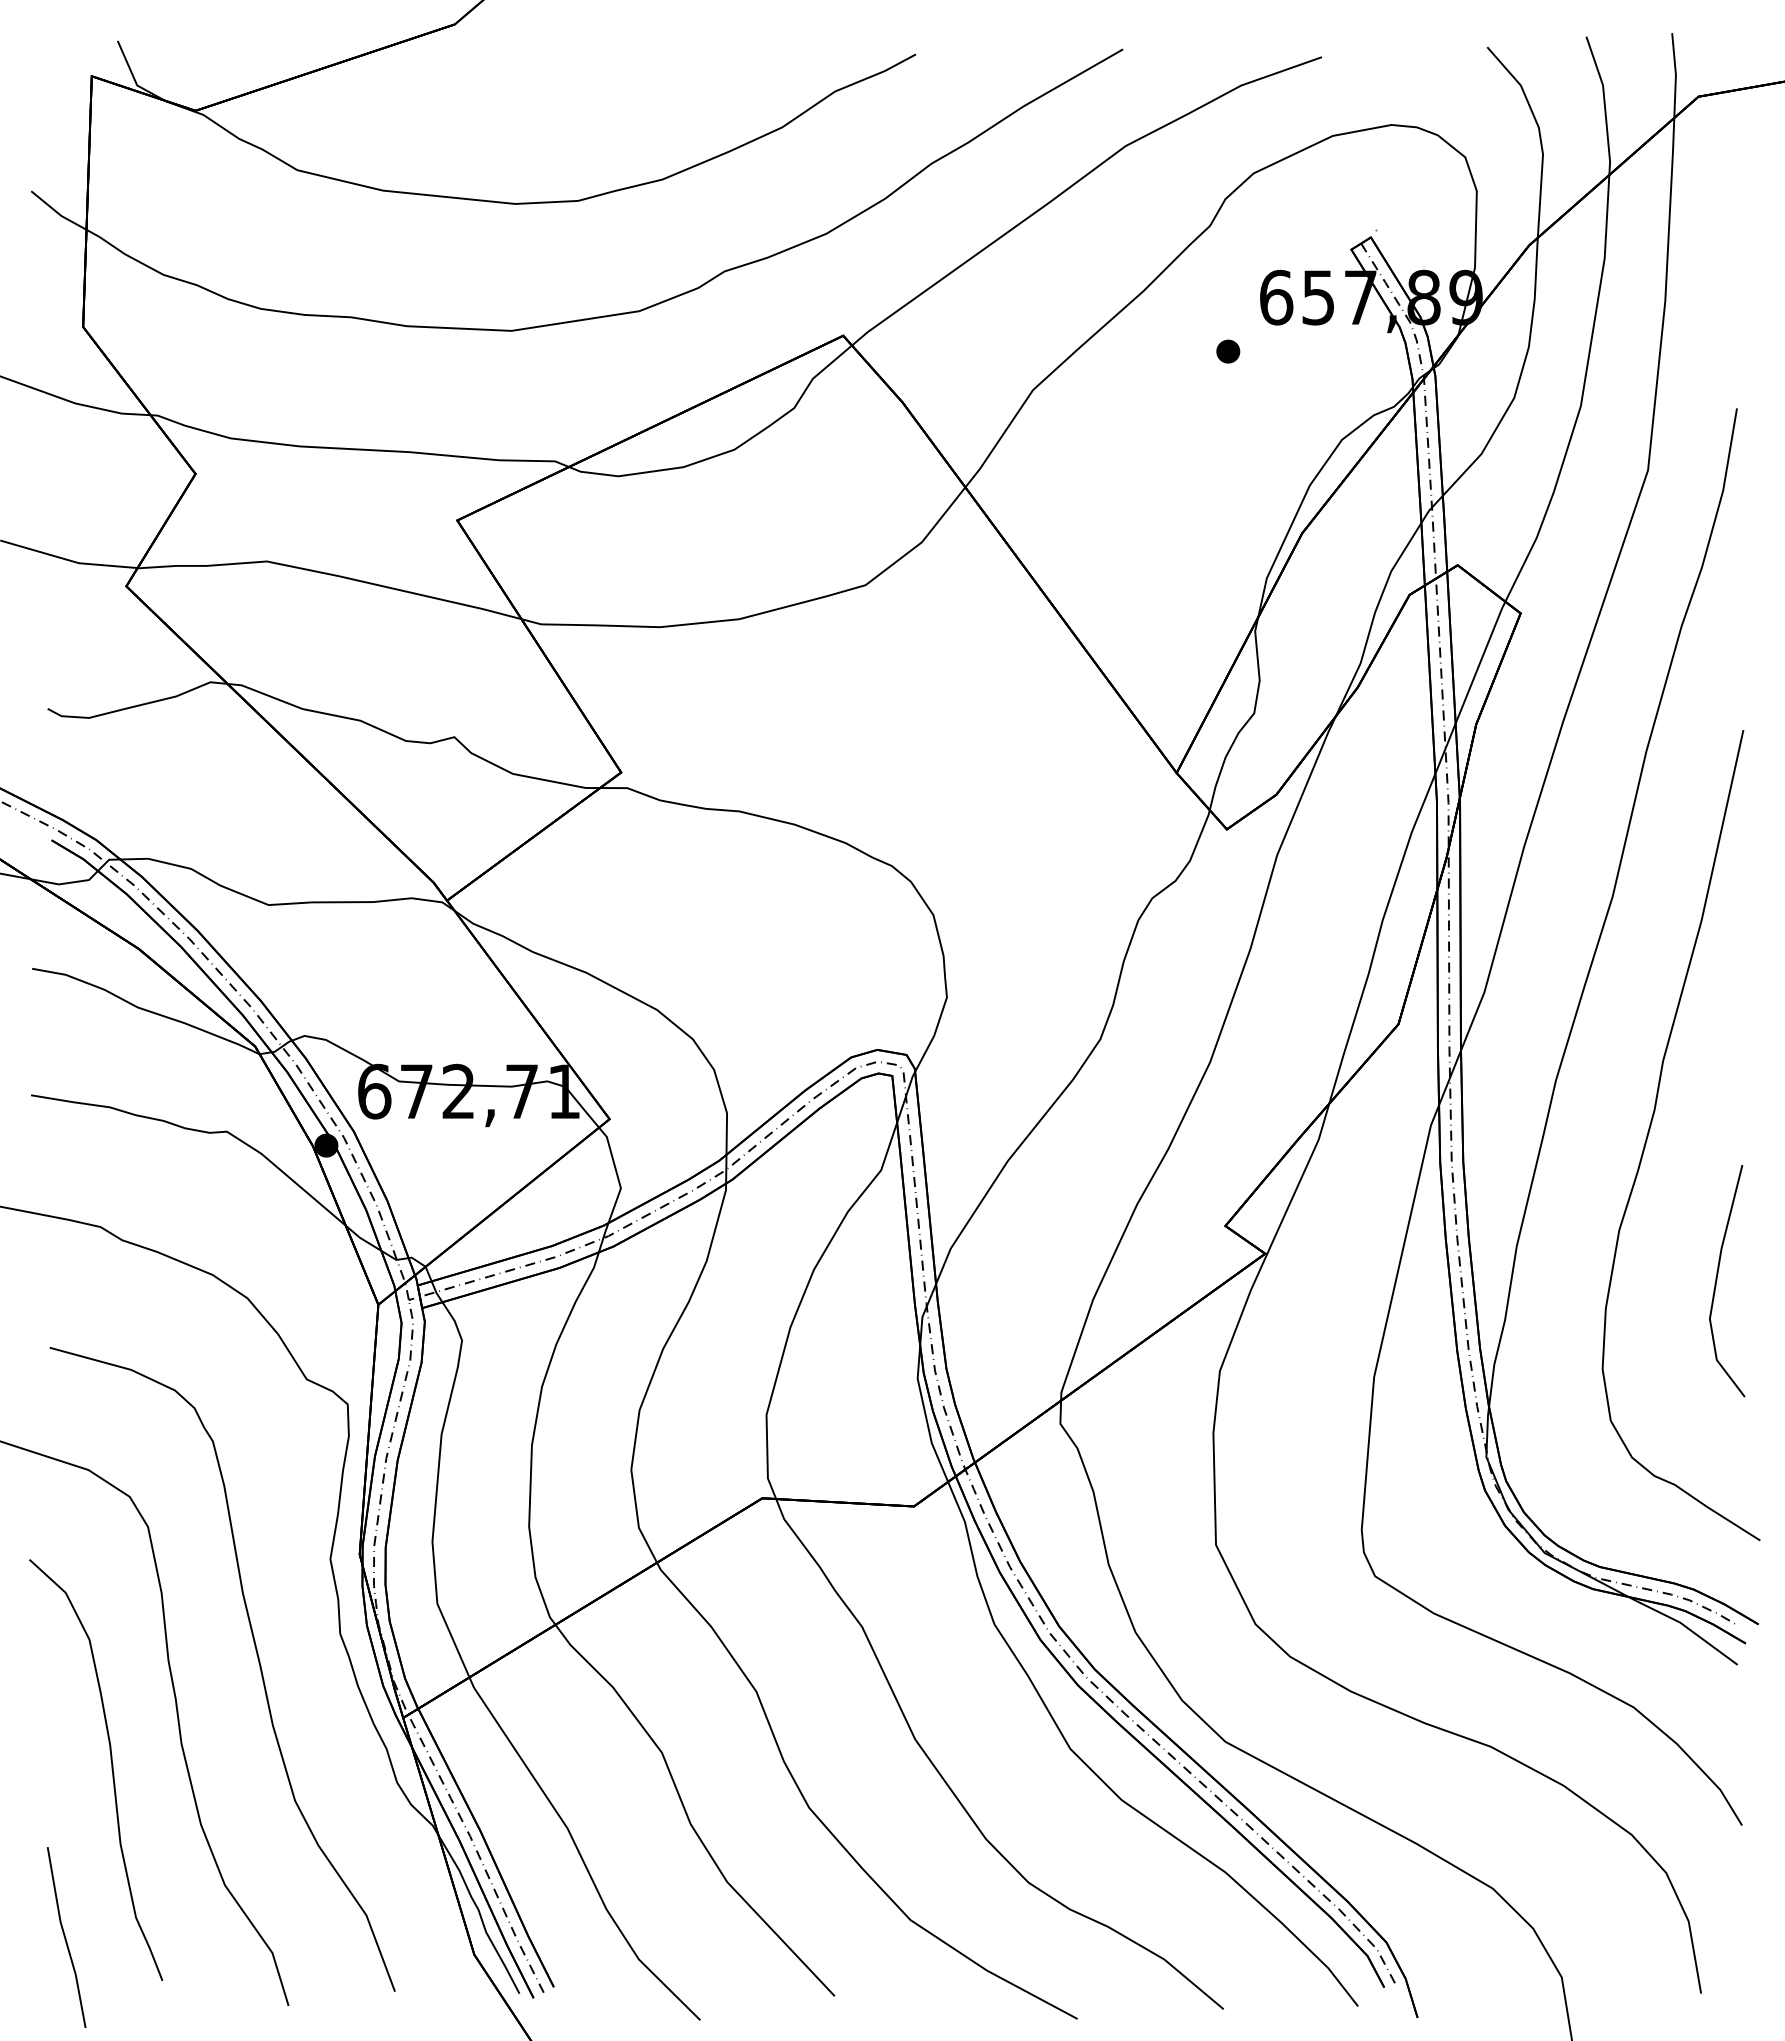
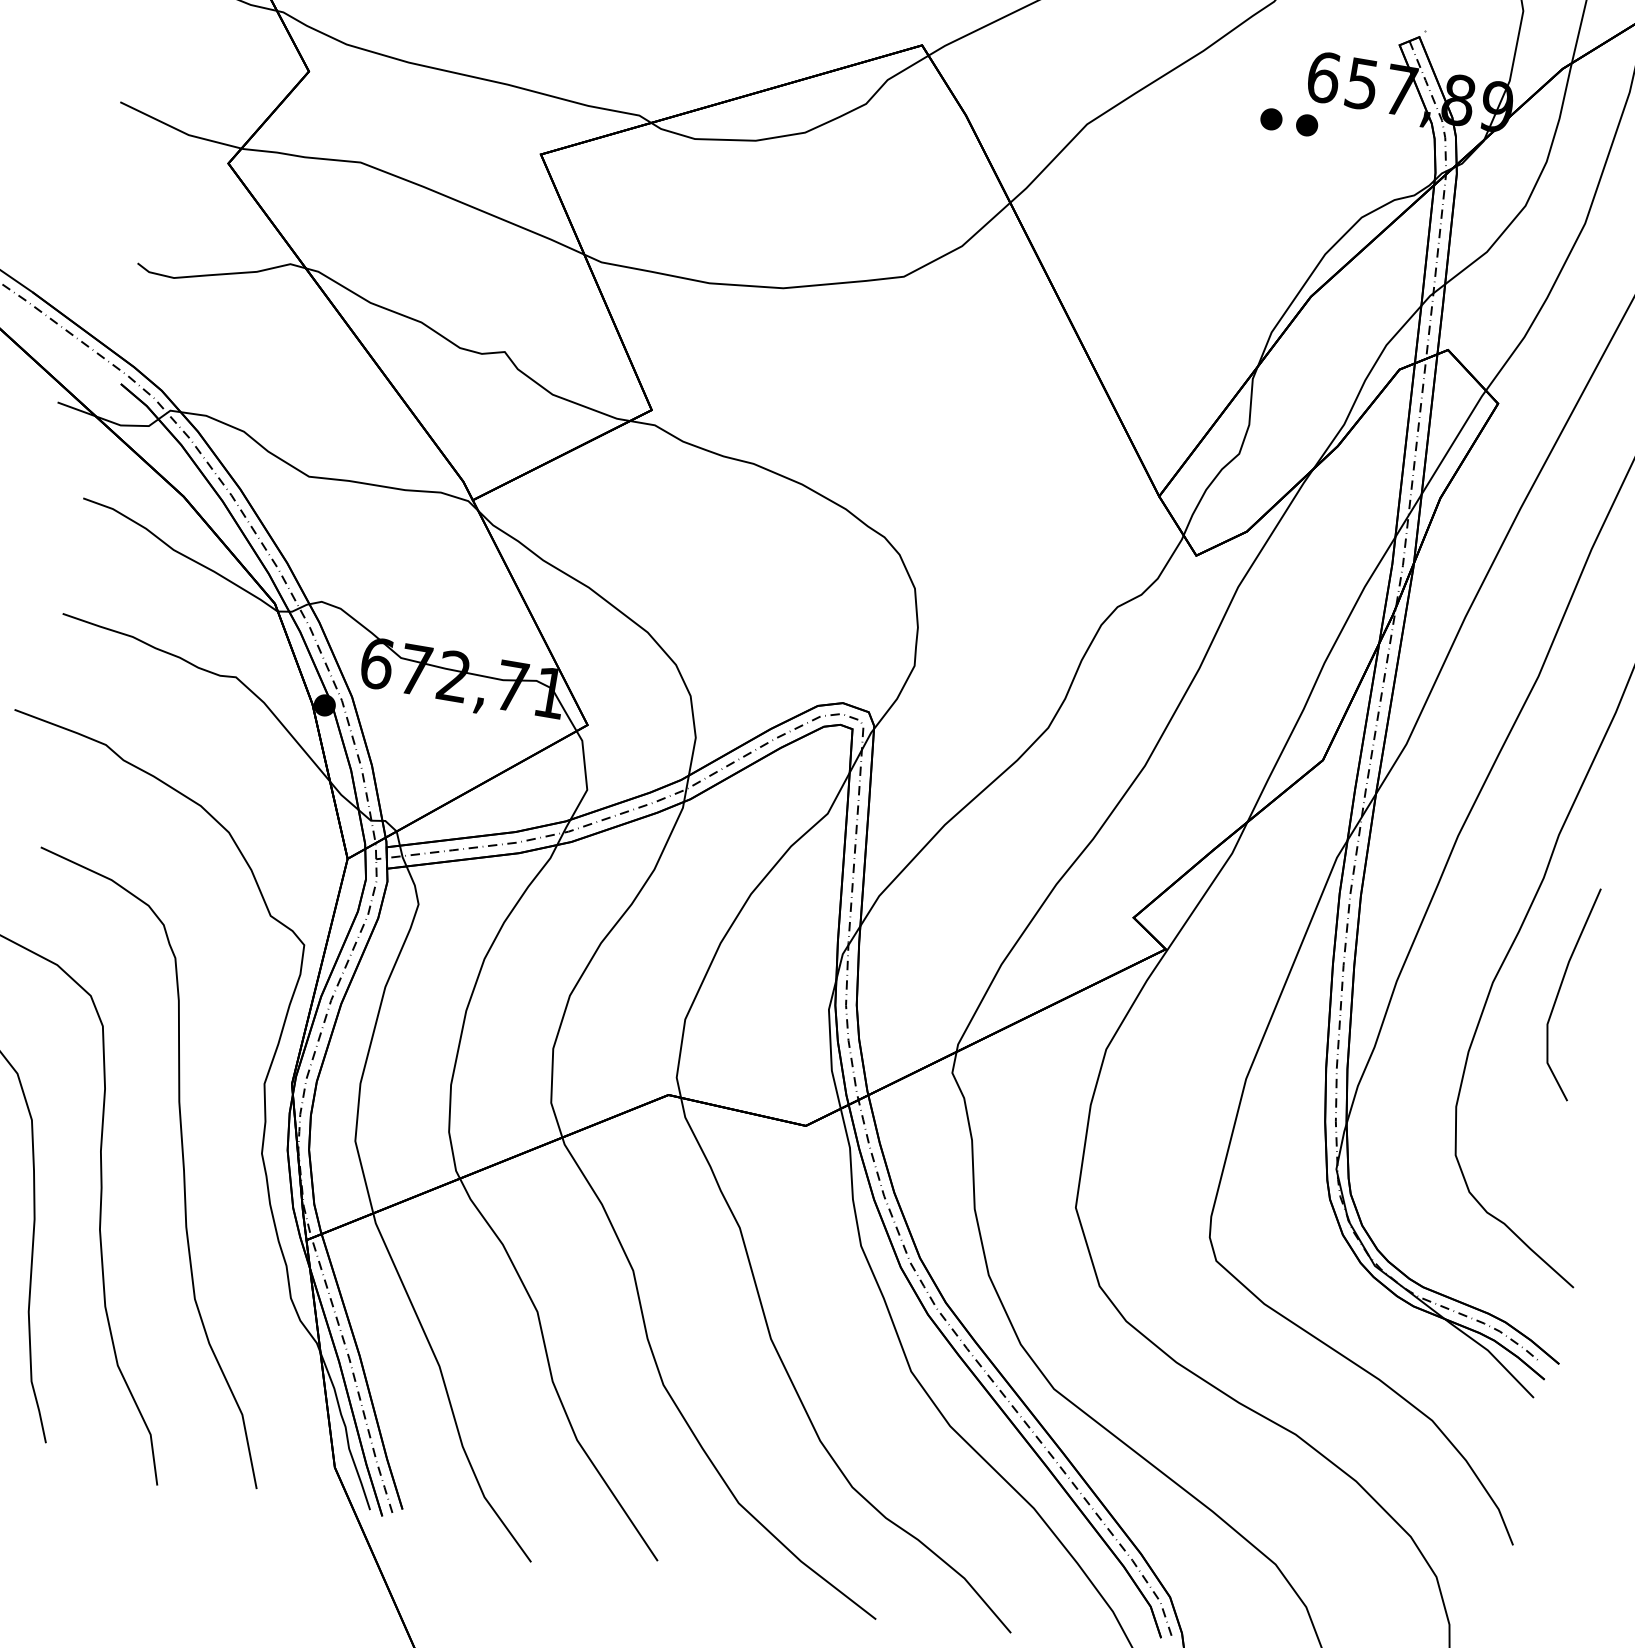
part: (1267, 351) -> (1307, 125), added
line: (1717, 1280) -> (1560, 990), moved

